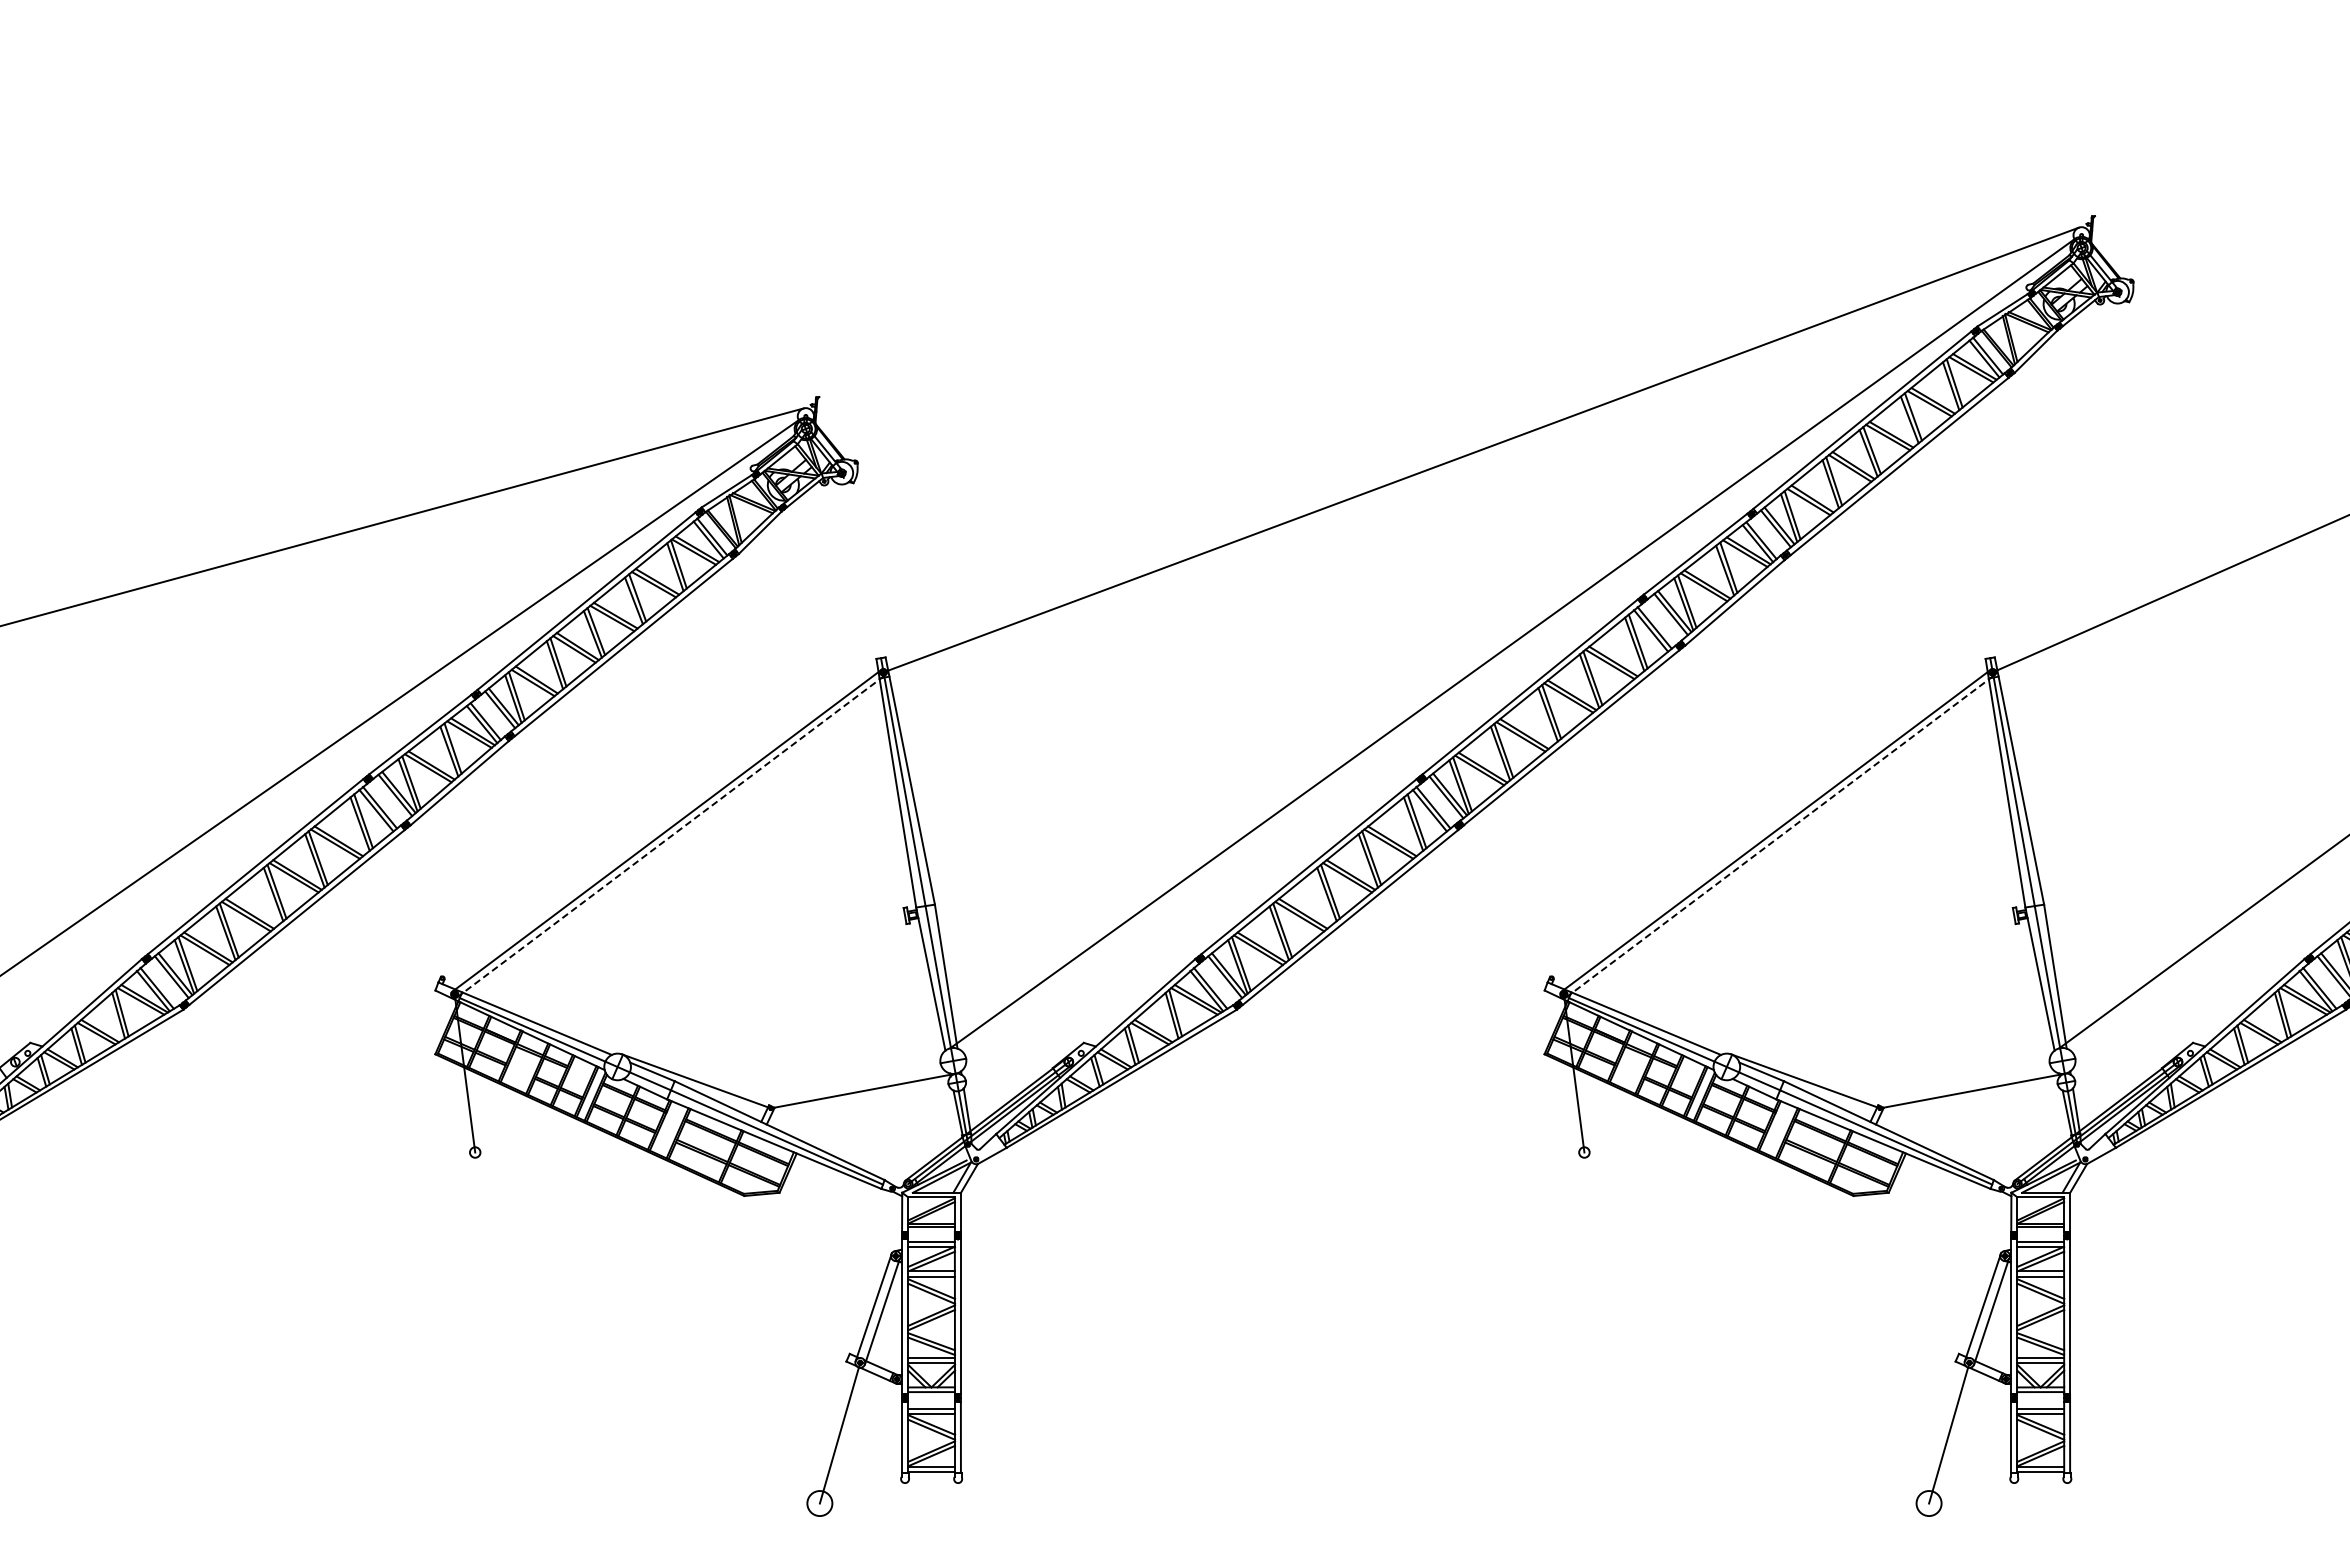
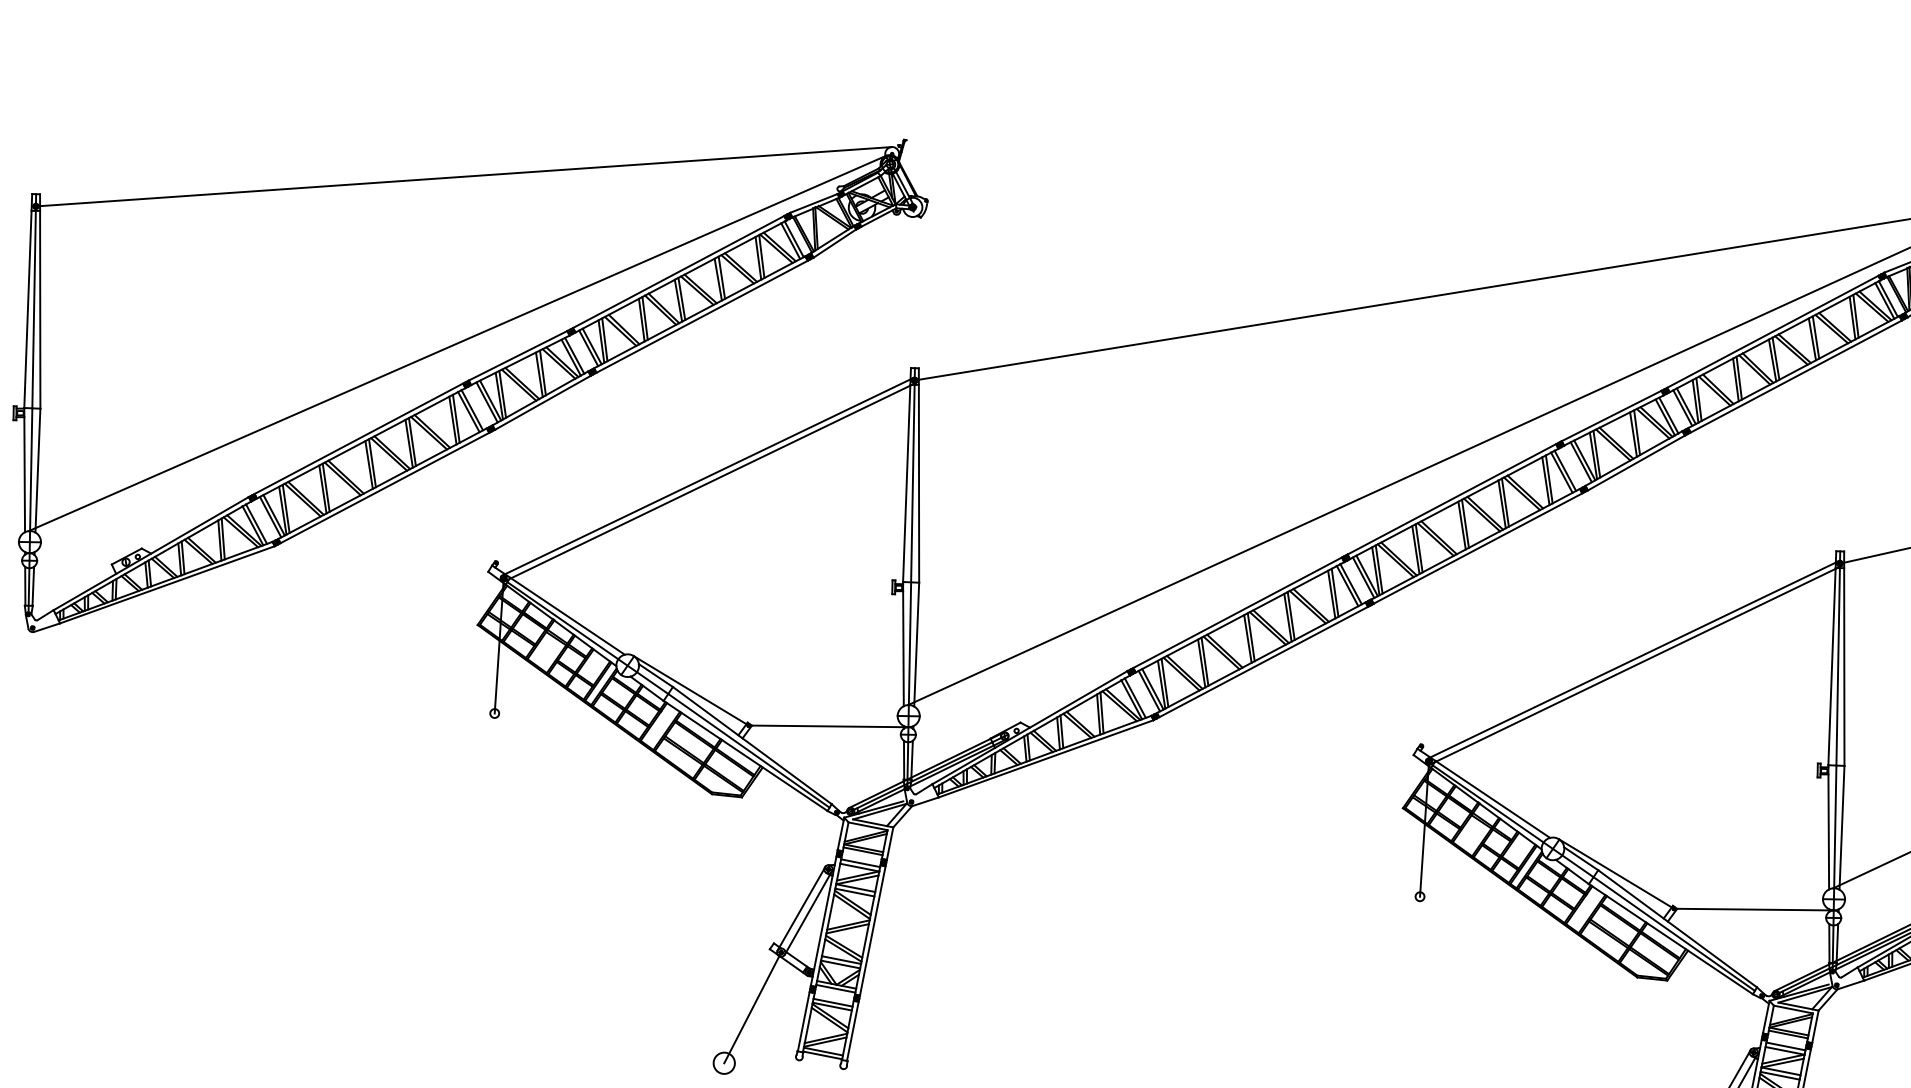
line: (671, 835) -> (710, 481), dashed -> solid
line: (1780, 835) -> (1635, 664), dashed -> solid

